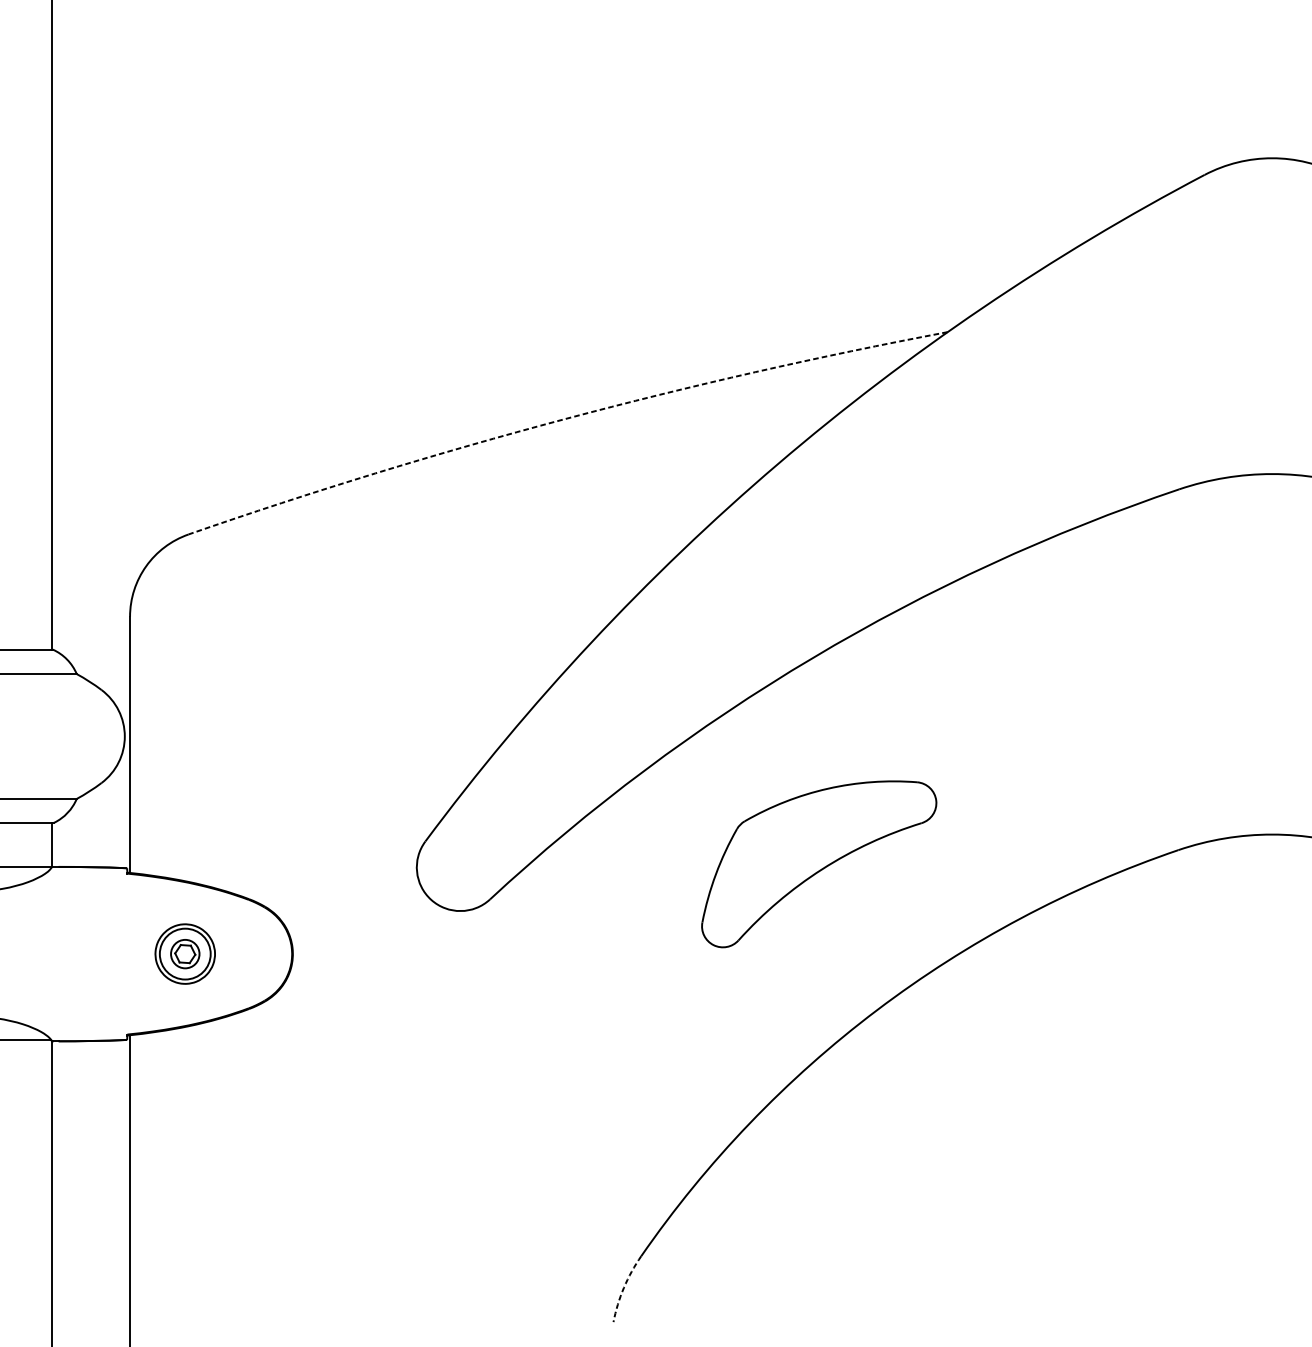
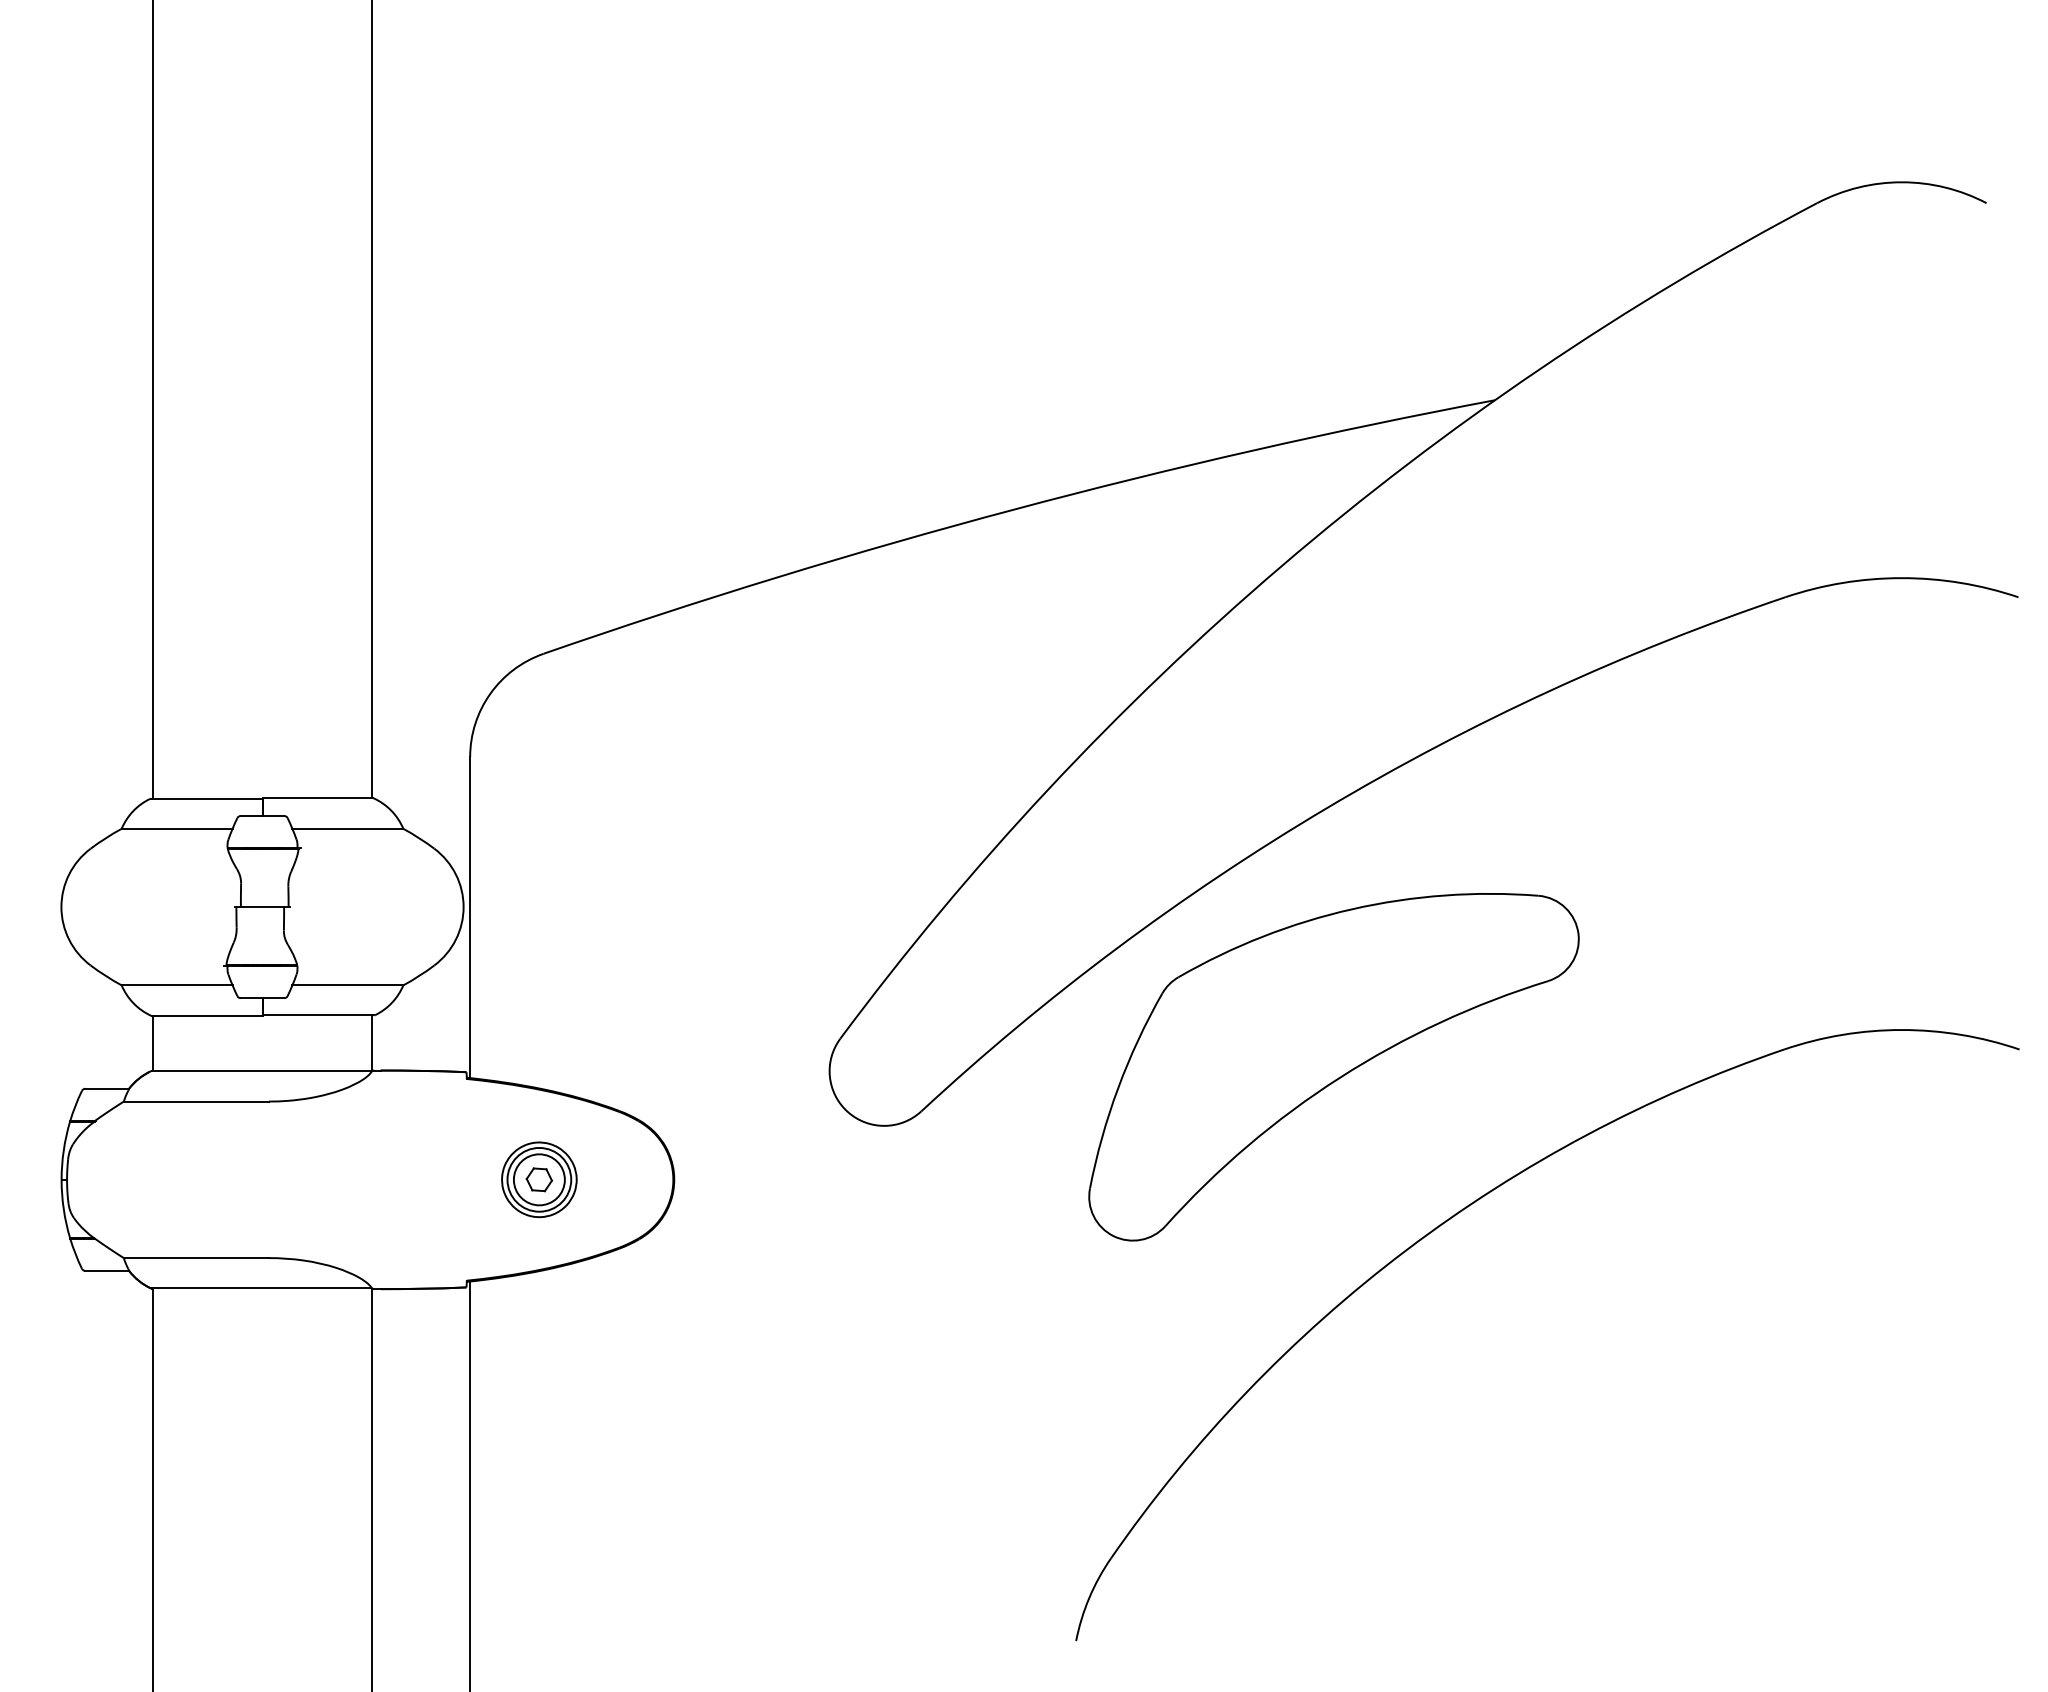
arc: (564, 419) -> (1014, 509), dashed -> solid
part: (818, 864) -> (1333, 1067), size x1.67
circle: (184, 953) -> (538, 1179), size x1.43
arc: (624, 1288) -> (1089, 1598), dashed -> solid

